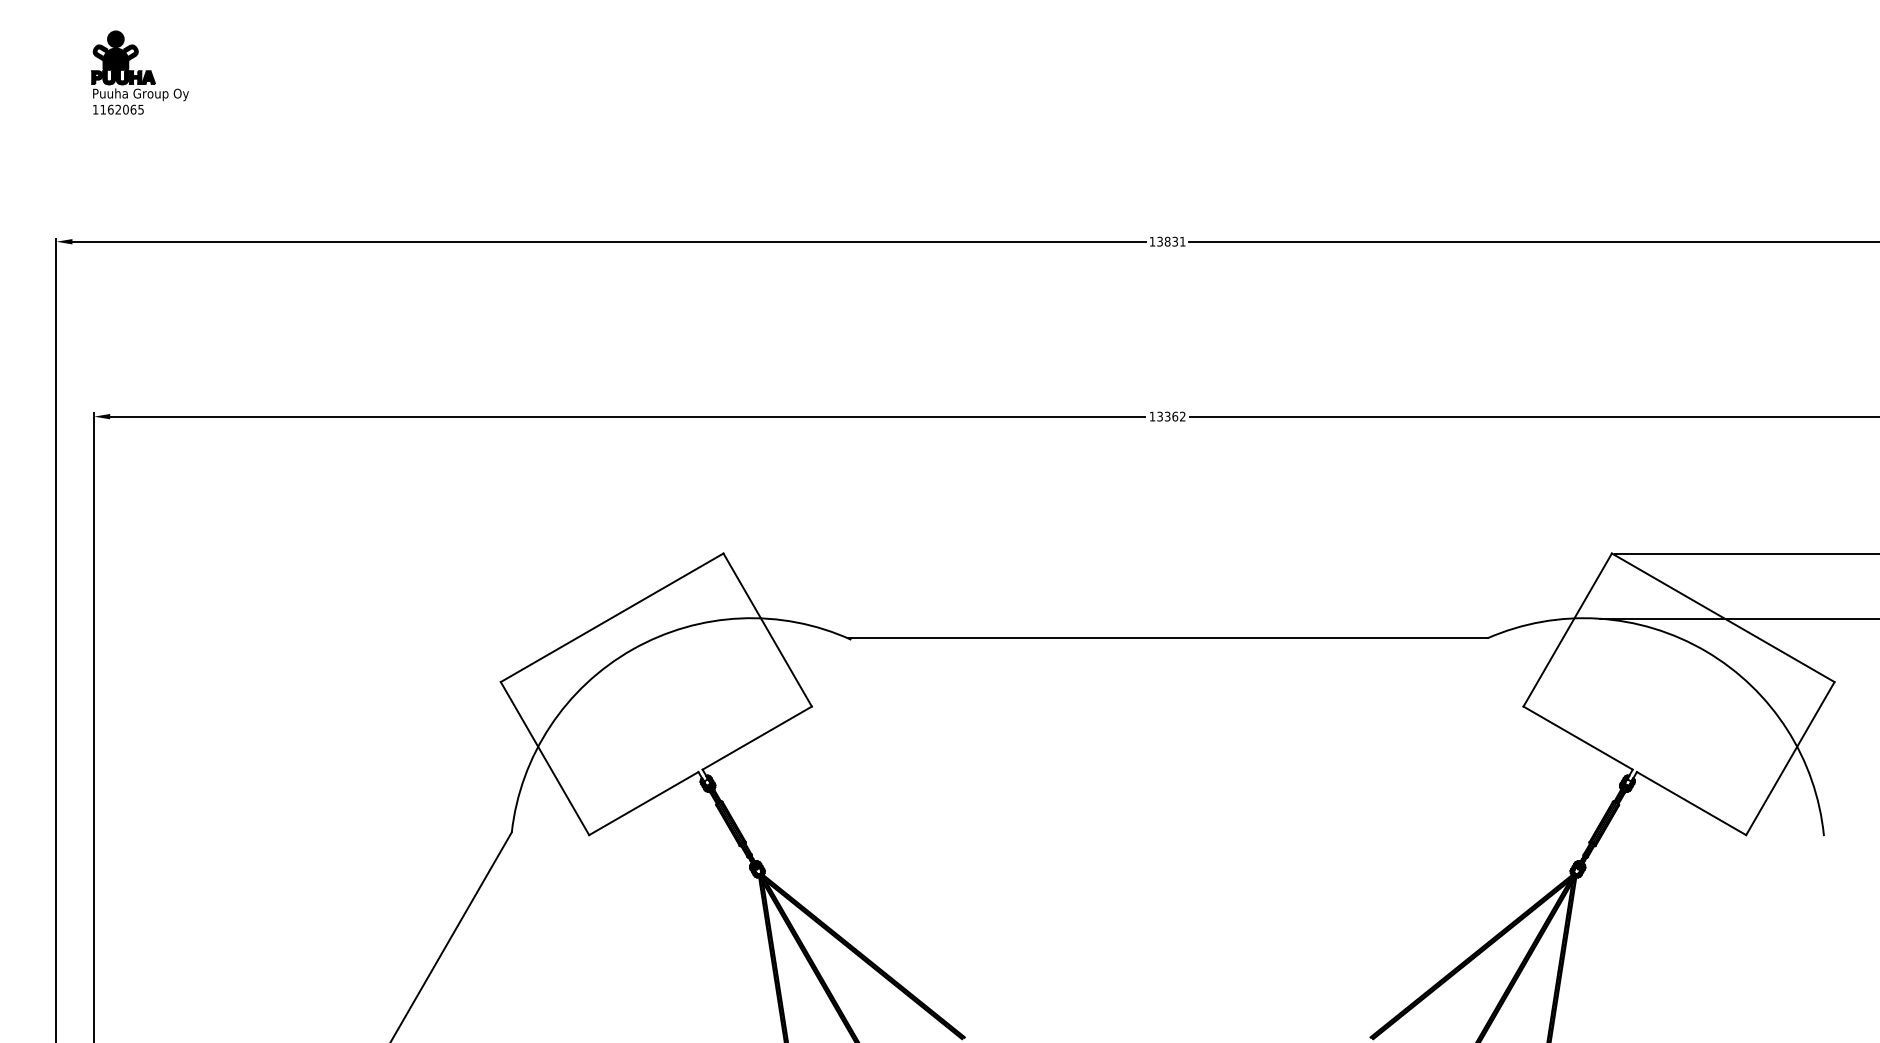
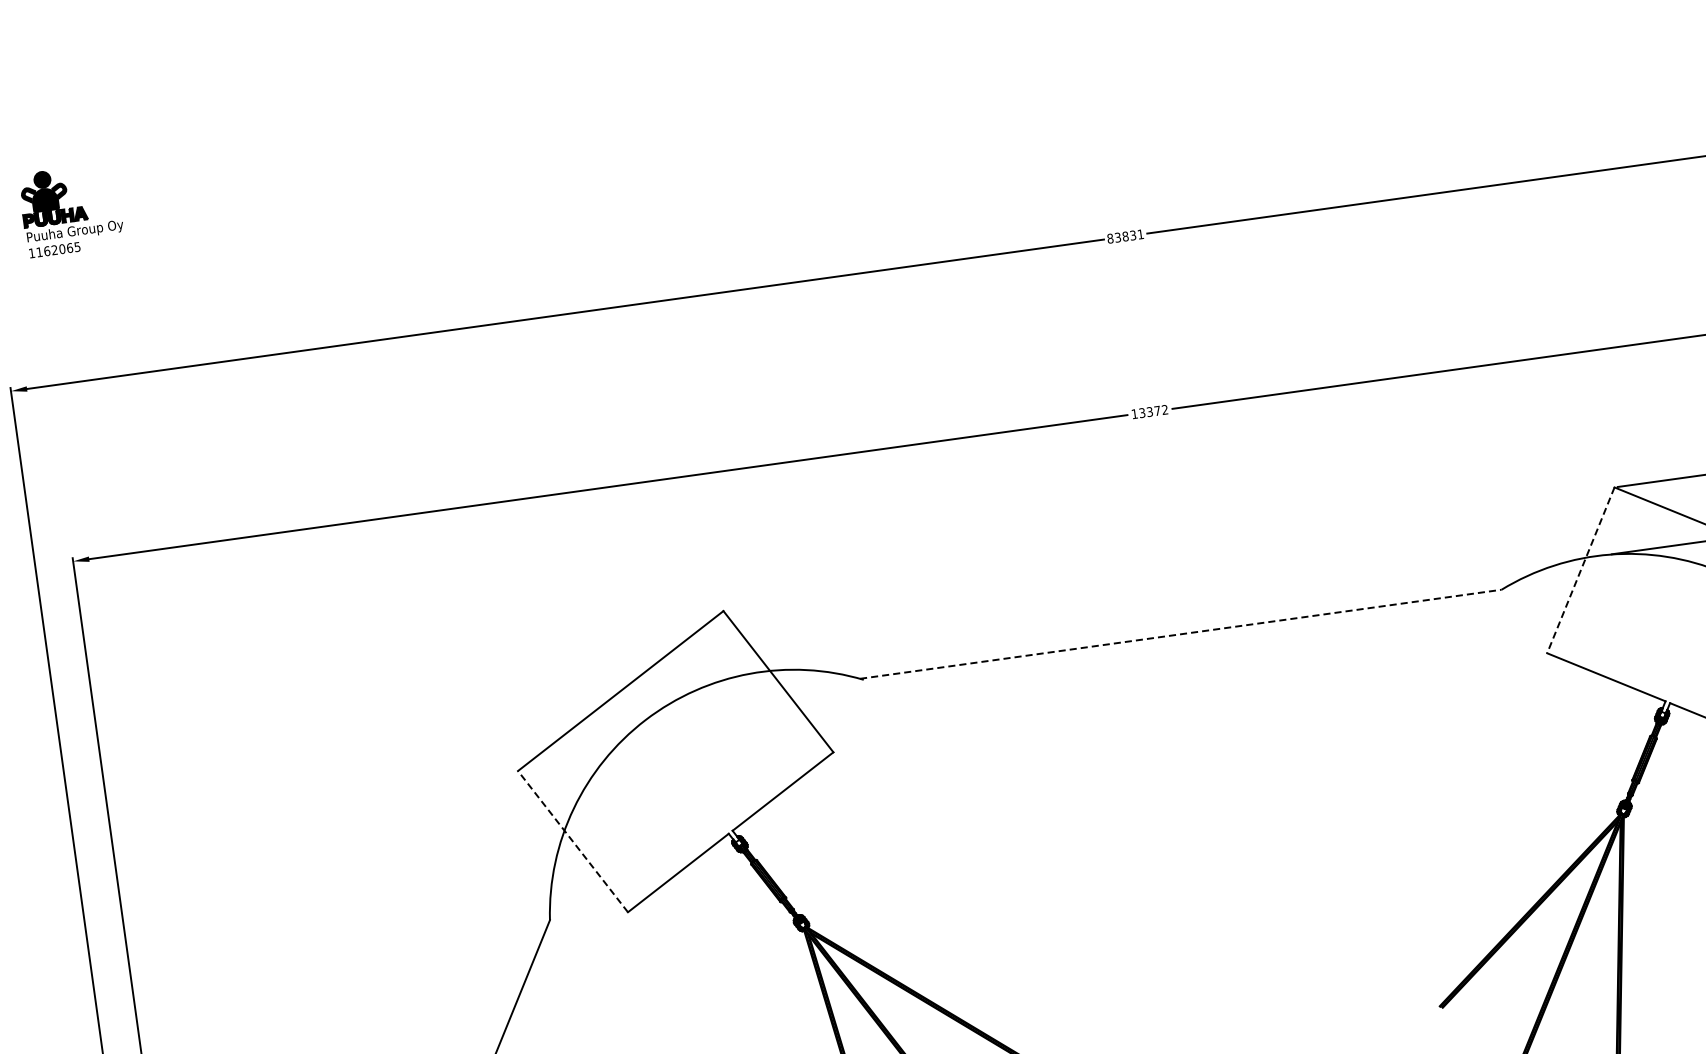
text: (1152, 241) -> (1110, 238), 13831 -> 83831
text: (1175, 416) -> (1157, 410), 13362 -> 13372
line: (1567, 630) -> (1580, 570), solid -> dashed
line: (1167, 638) -> (1180, 634), solid -> dashed
line: (544, 758) -> (572, 841), solid -> dashed

